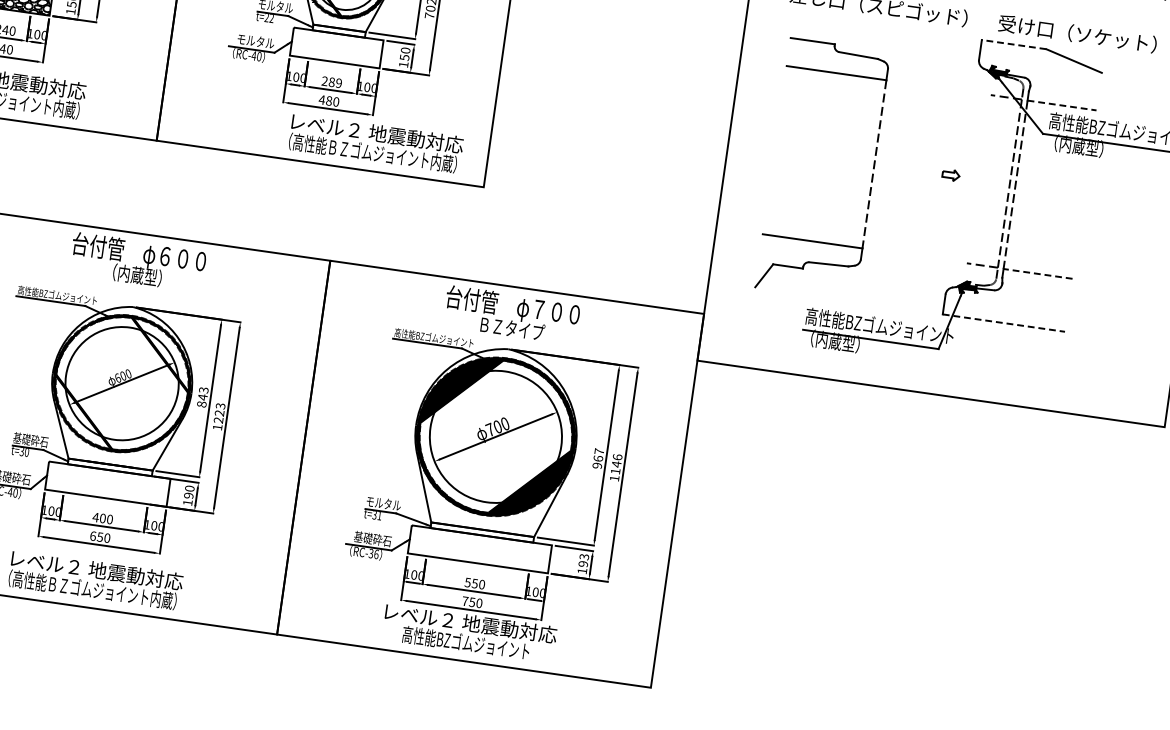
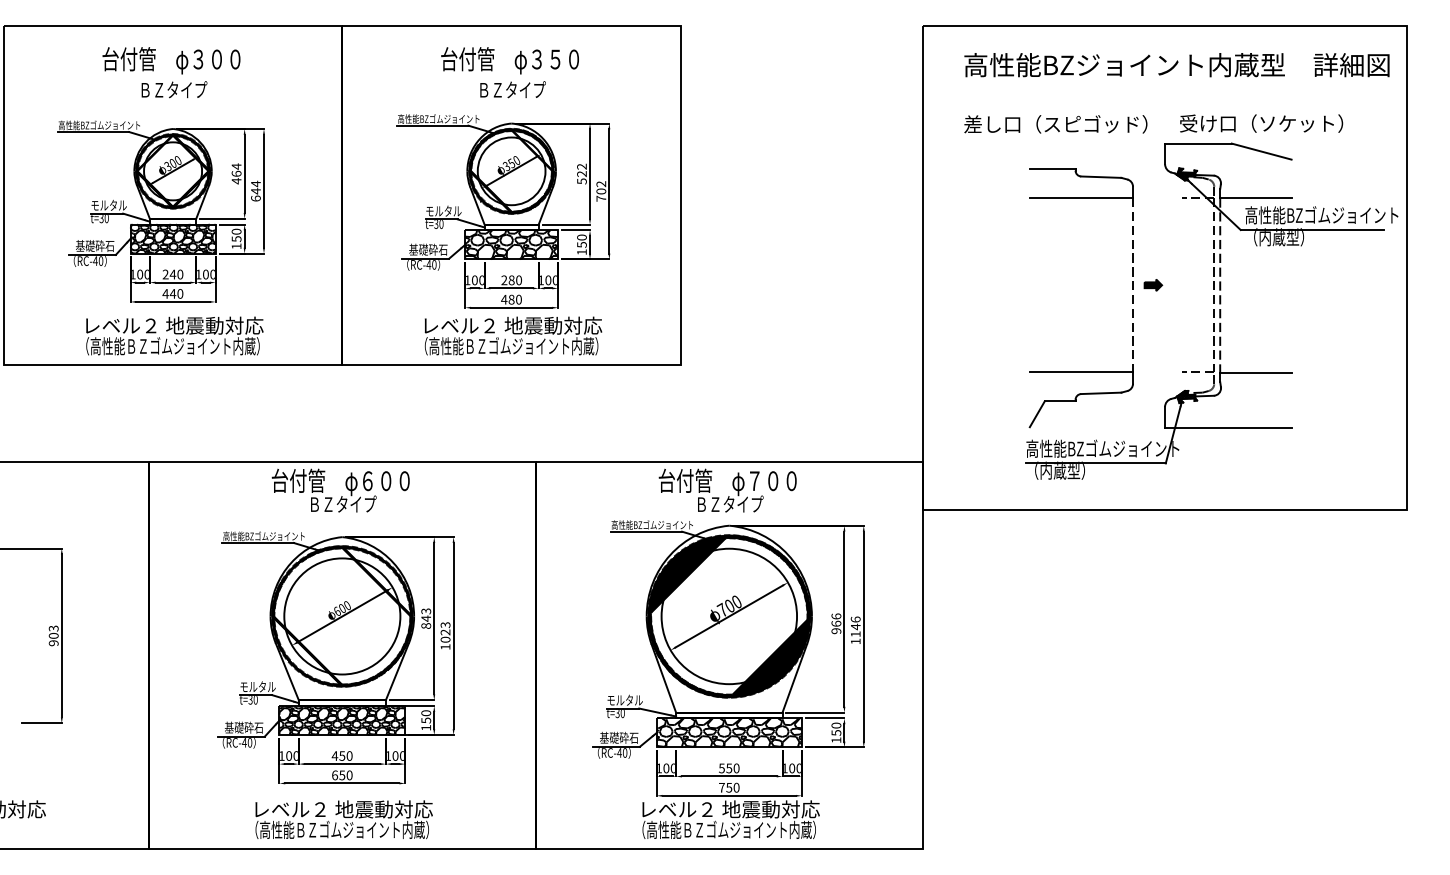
text: (268, 18) -> (438, 224), t=22 -> t=30
text: (255, 41) -> (428, 249), モルタル -> 基礎砕石
line: (1013, 44) -> (1197, 143), dashed -> solid
hatch: (336, 47) -> (511, 244), added
text: (338, 83) -> (518, 280), 289 -> 280
line: (1061, 105) -> (1255, 198), dashed -> solid
text: (376, 142) -> (513, 335), moved
fill: (951, 175) -> (1153, 285), added
part: (872, 177) -> (1132, 298), moved
line: (1037, 273) -> (1255, 372), dashed -> solid
text: (138, 275) -> (343, 504), （内蔵型） -> ＢＺタイプ
line: (1004, 322) -> (1228, 427), dashed -> solid
text: (218, 420) -> (445, 639), 1223 -> 1023
text: (30, 439) -> (257, 686), 基礎砕石 -> モルタル
text: (599, 451) -> (836, 616), 967 -> 966
hatch: (107, 484) -> (342, 720), added
text: (188, 495) -> (425, 720), 190 -> 150
text: (379, 516) -> (622, 714), t=31 -> t=30
text: (103, 518) -> (342, 755), 400 -> 450
hatch: (479, 548) -> (728, 732), added
text: (374, 553) -> (622, 752), RC-36 -> RC-40
text: (584, 559) -> (836, 728), 193 -> 150
text: (465, 642) -> (728, 829), 高性能BZゴムジョイント -> （高性能ＢＺゴムジョイント内蔵）

